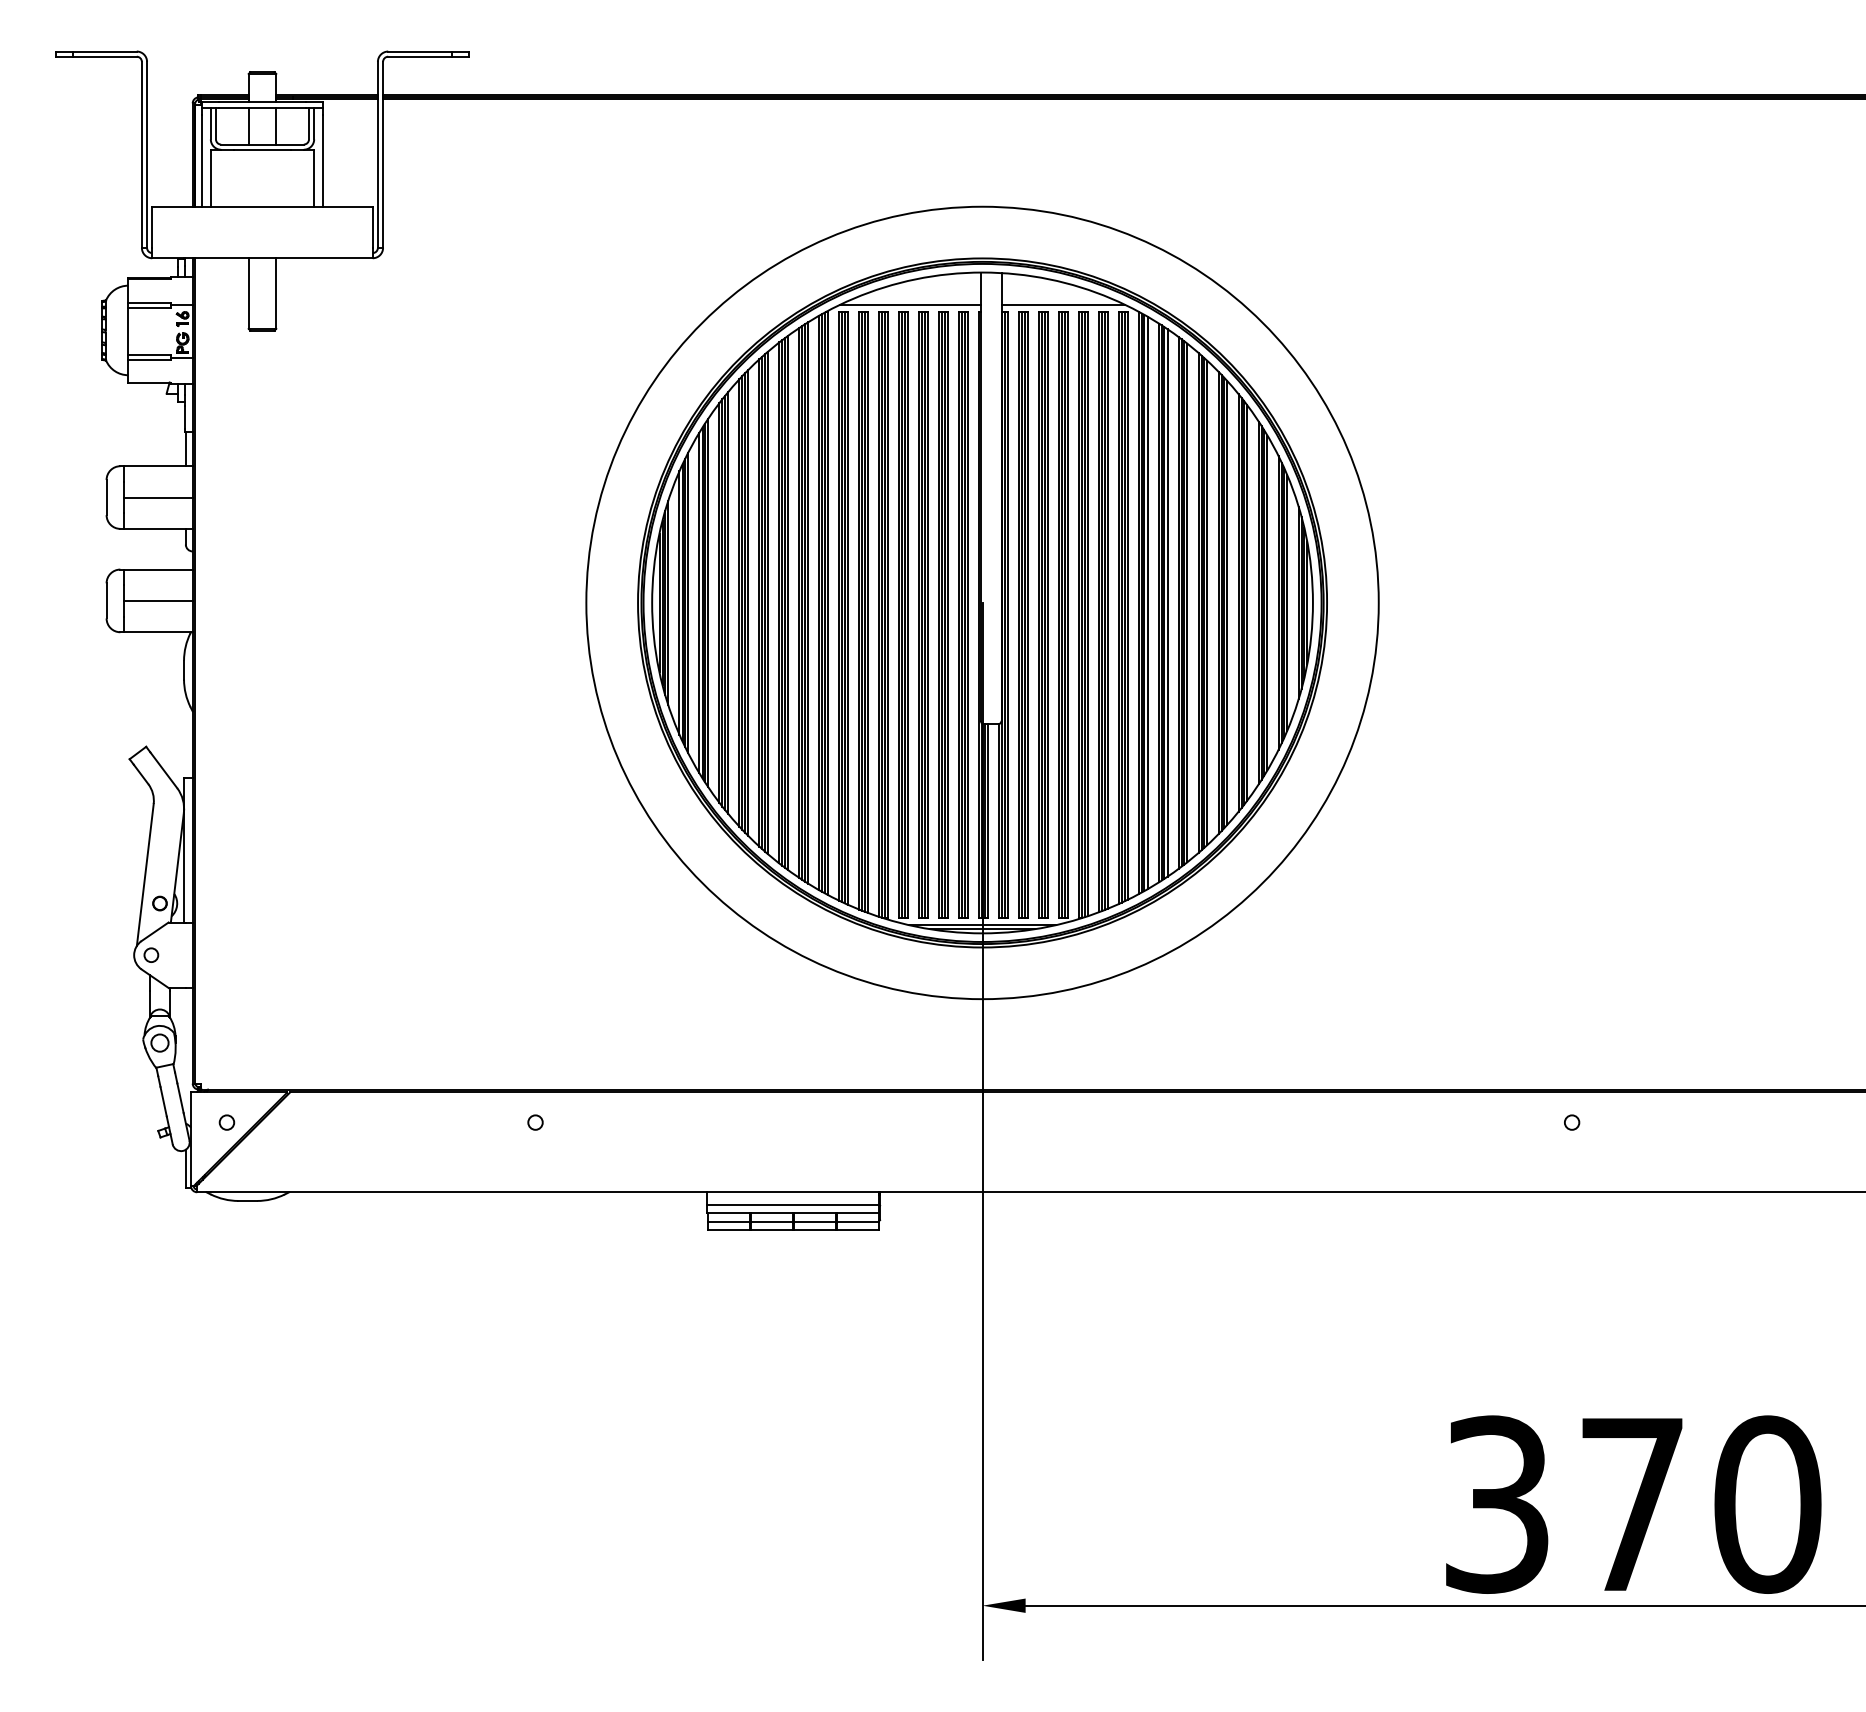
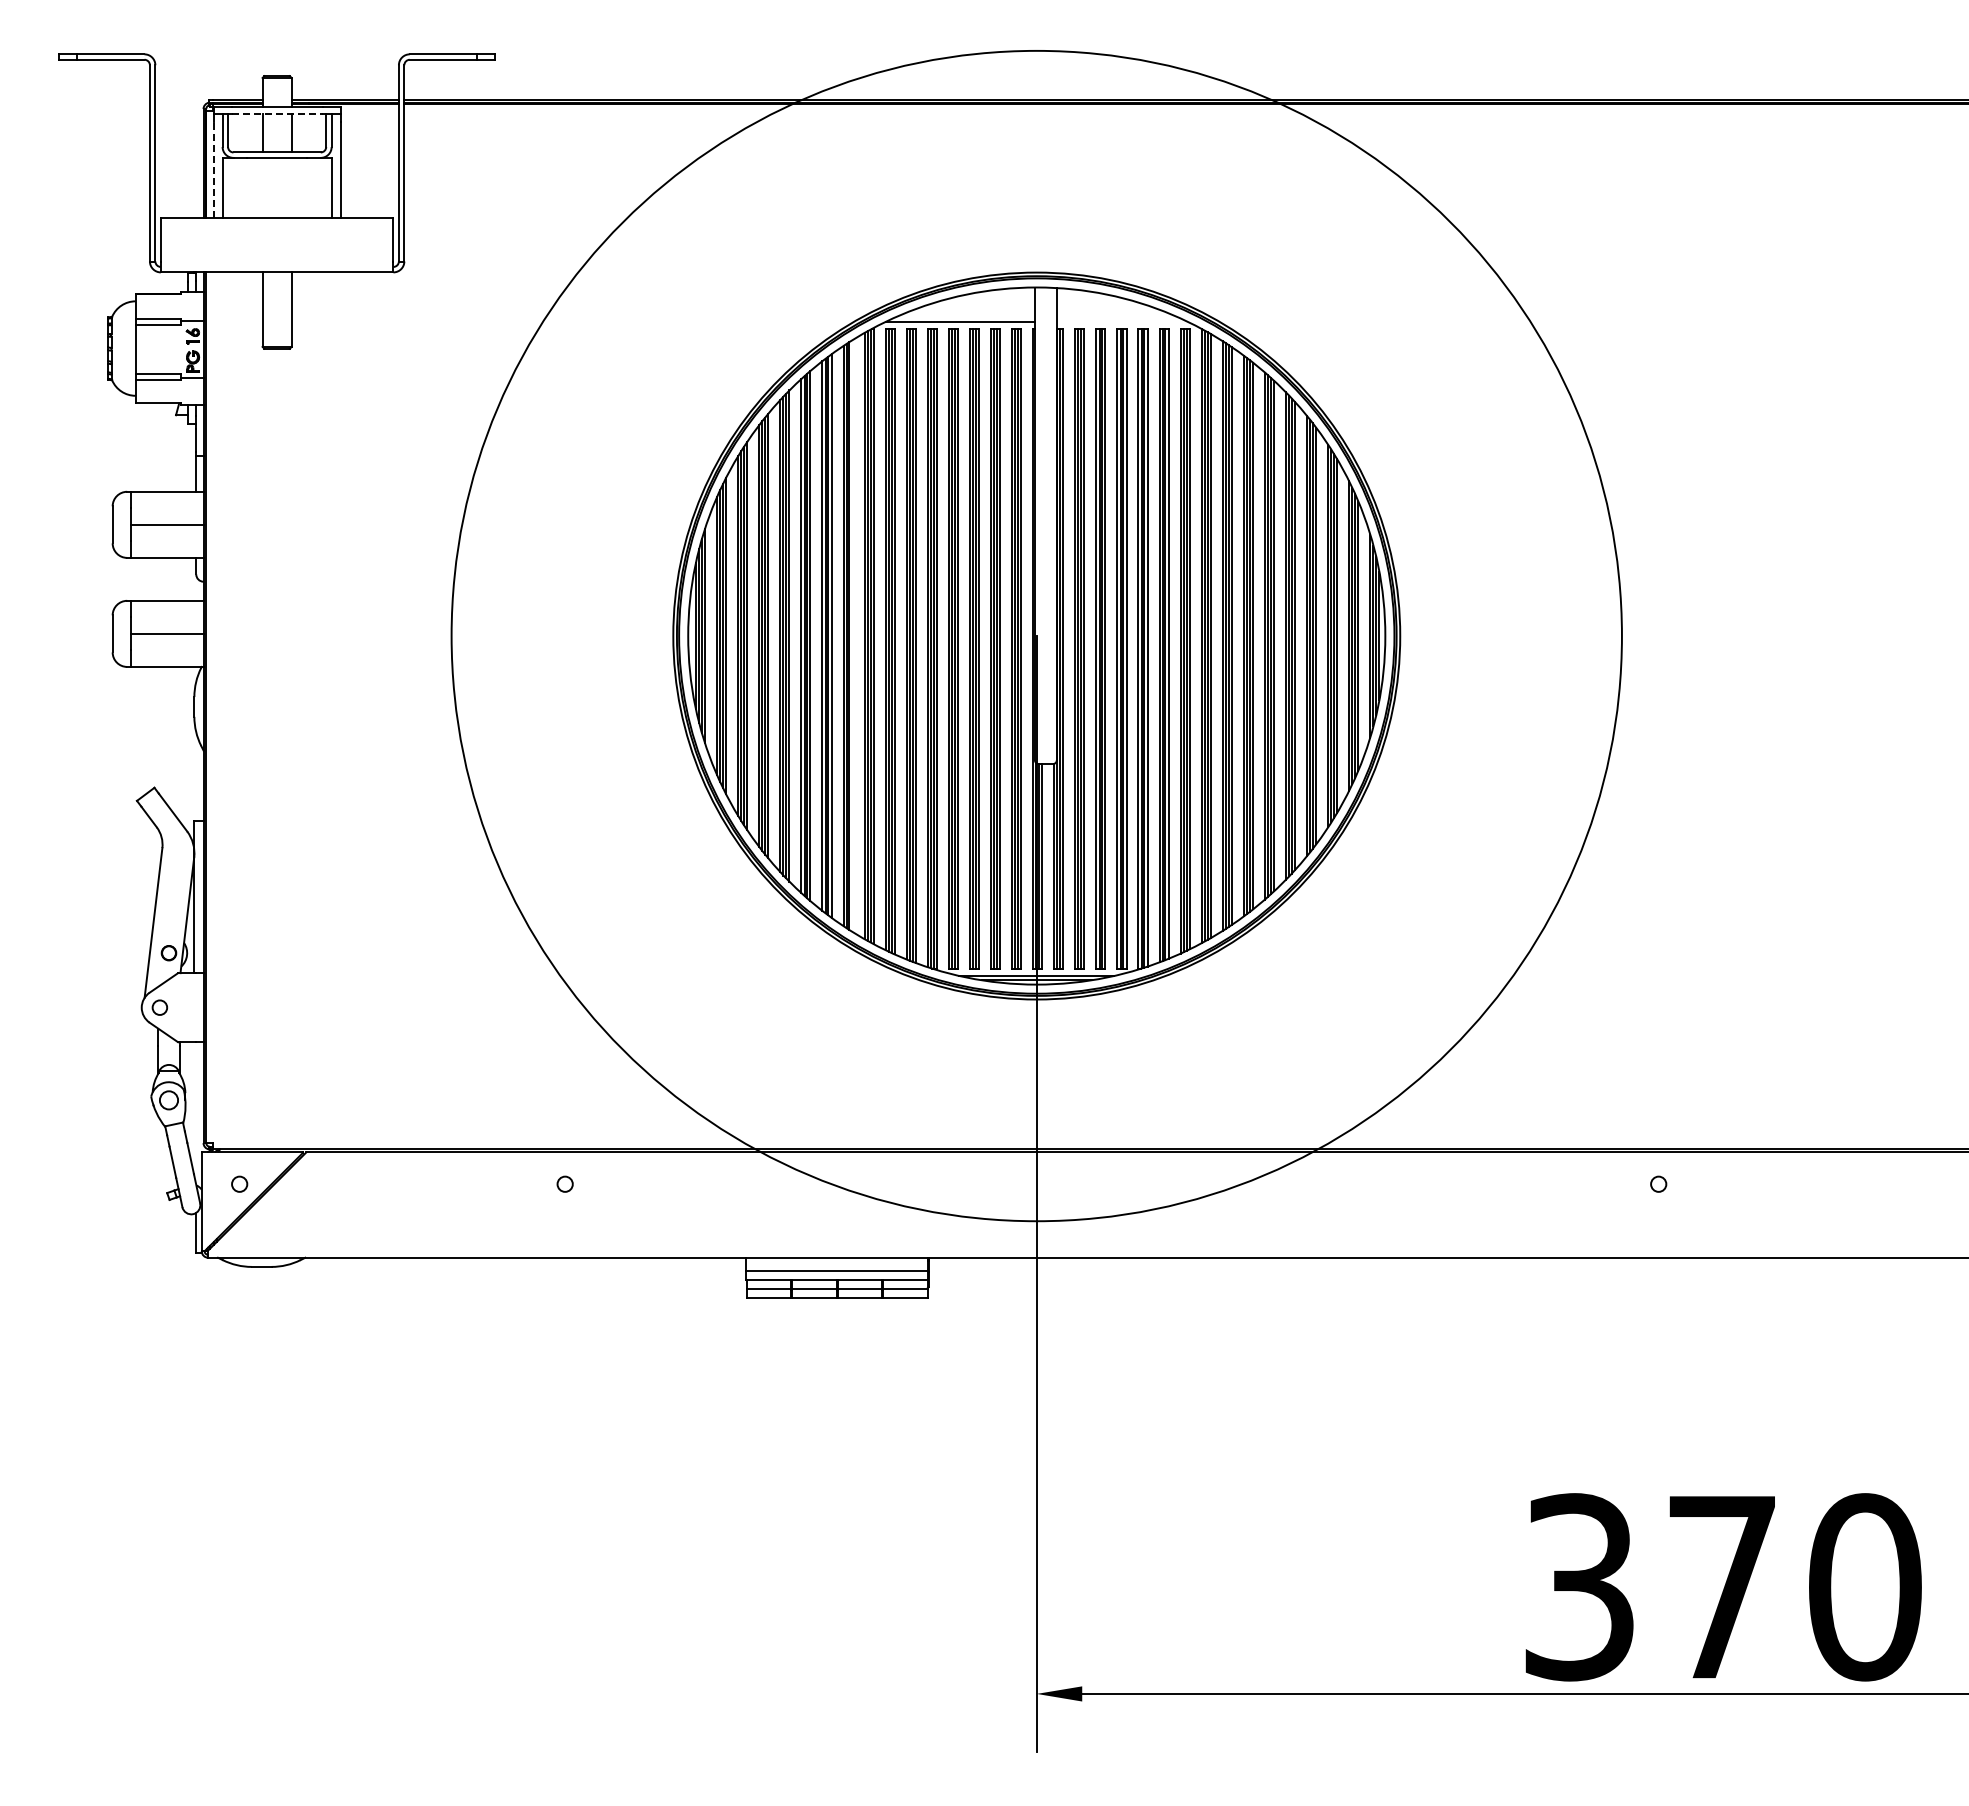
line: (262, 108) -> (277, 114), solid -> dashed
line: (202, 160) -> (213, 169), solid -> dashed
line: (1062, 304) -> (1121, 321), removed
line: (807, 603) -> (852, 636), removed
circle: (982, 603) -> (1036, 636), size x1.4

